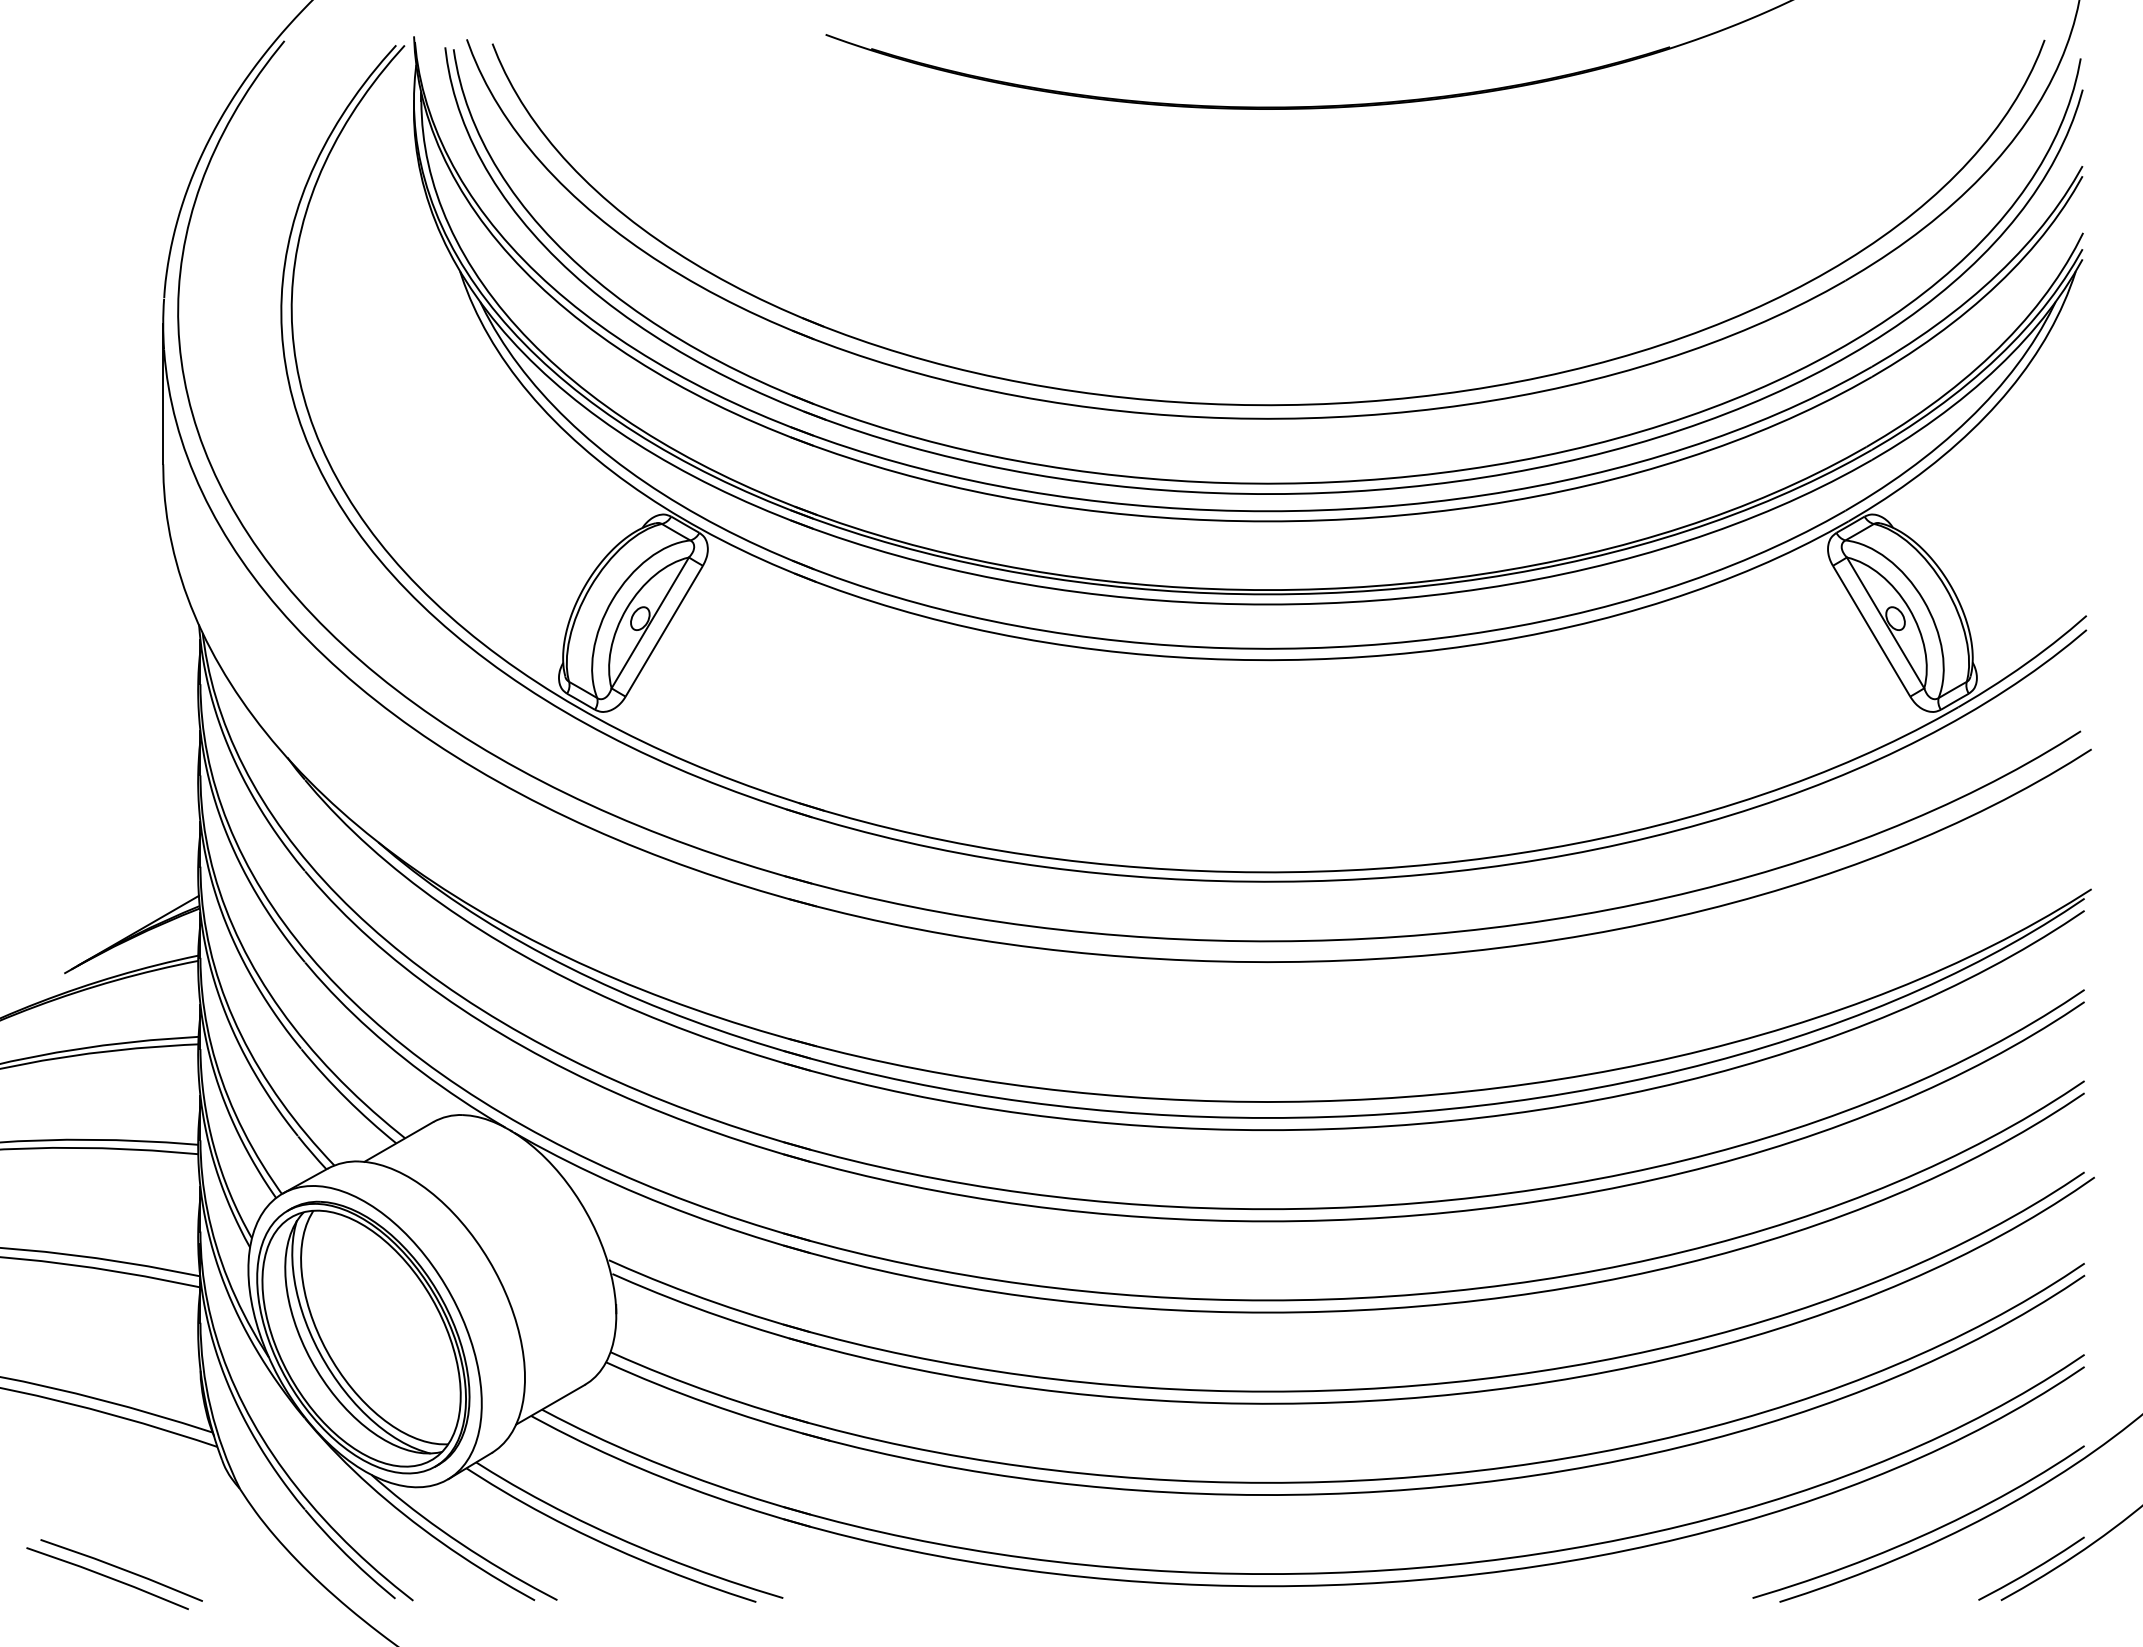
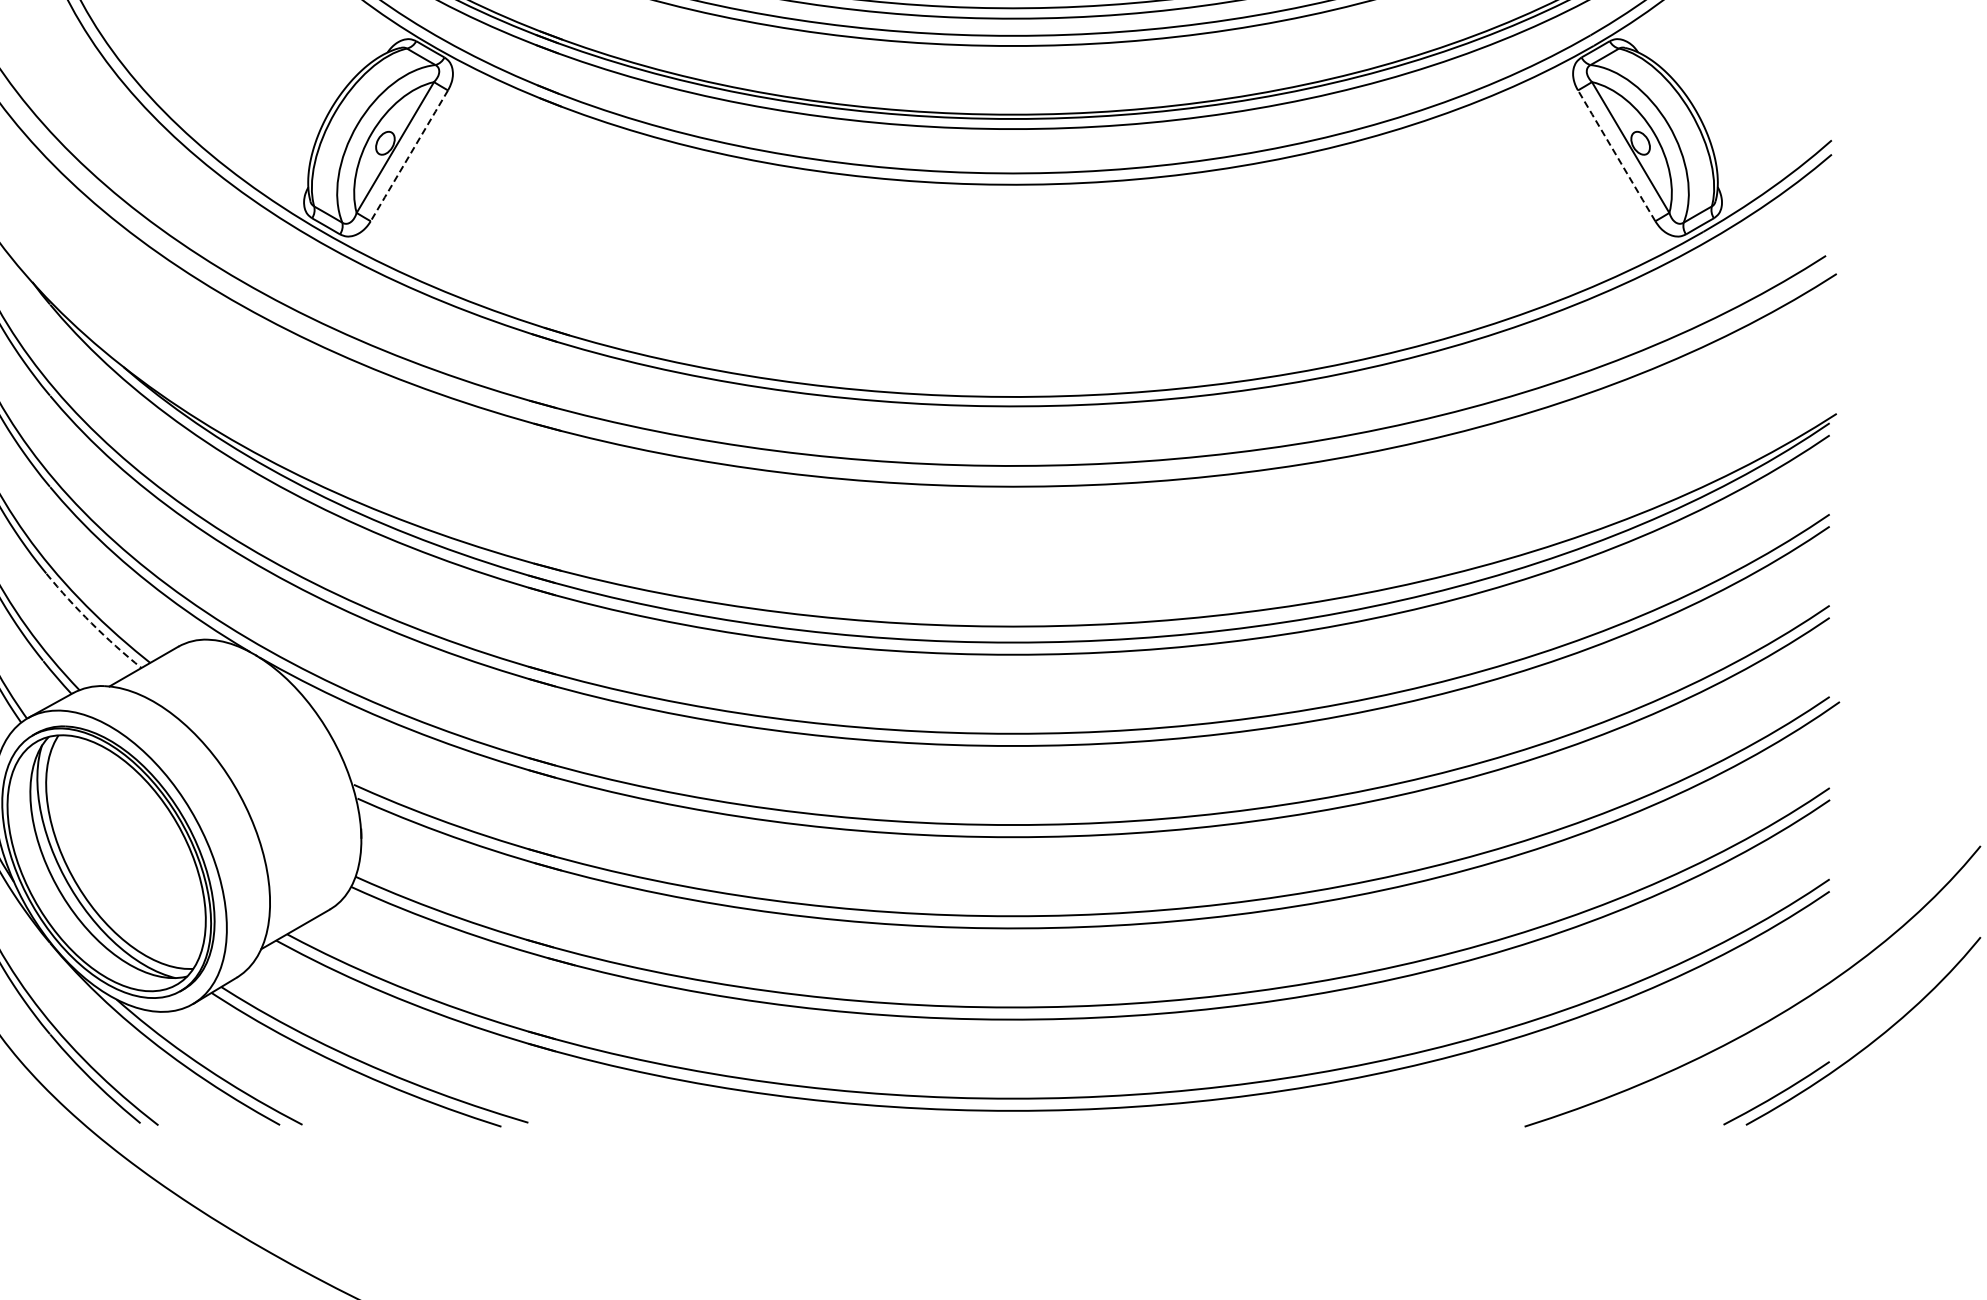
line: (1871, 630) -> (1616, 155), solid -> dashed
line: (664, 631) -> (409, 156), solid -> dashed
arc: (346, 1098) -> (91, 623), solid -> dashed
curve: (1924, 1533) -> (1669, 1058), removed

